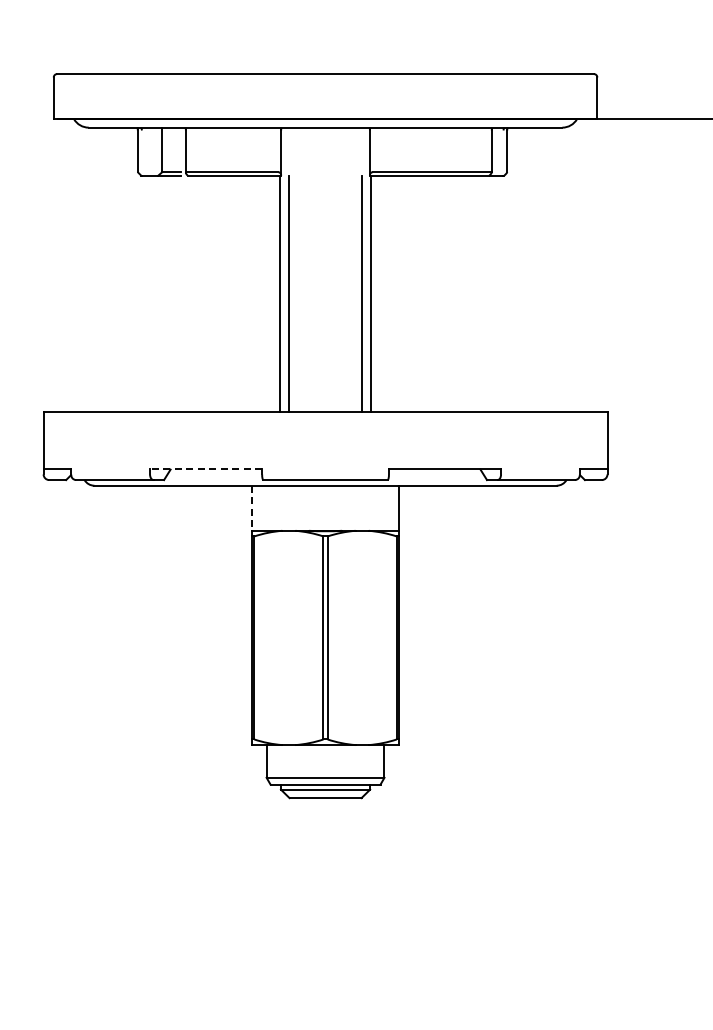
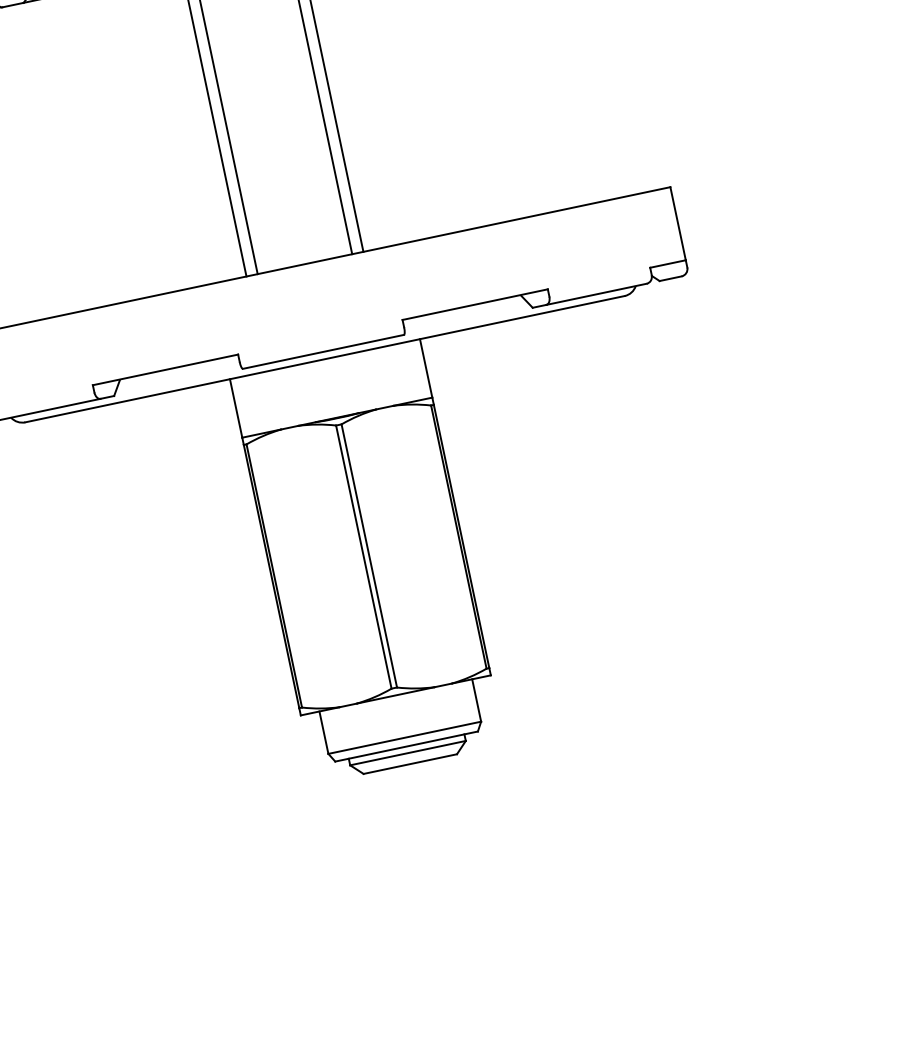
line: (205, 468) -> (164, 369), dashed -> solid
line: (252, 508) -> (236, 408), dashed -> solid

